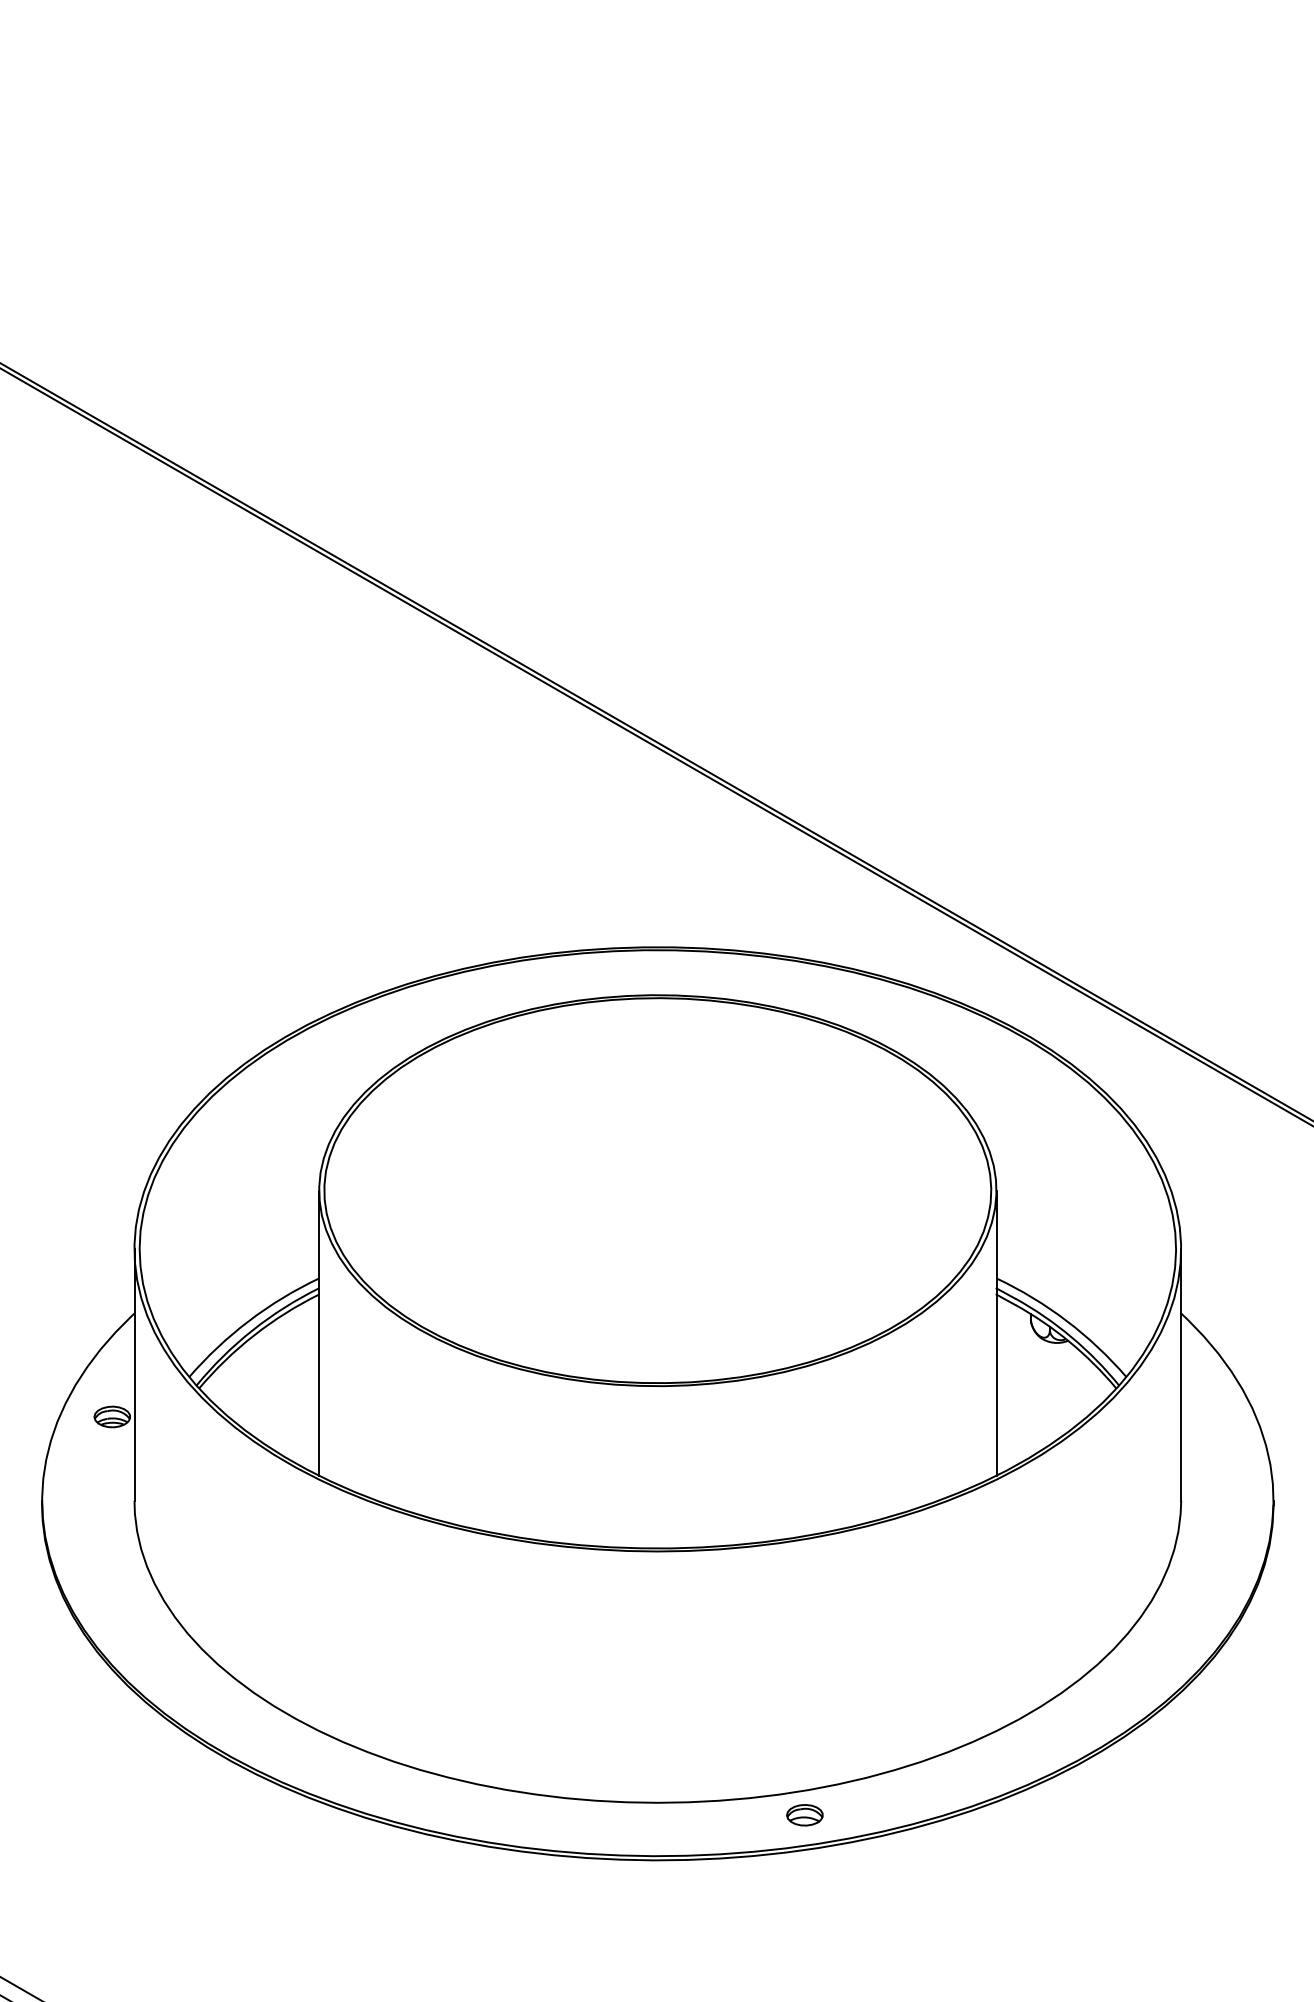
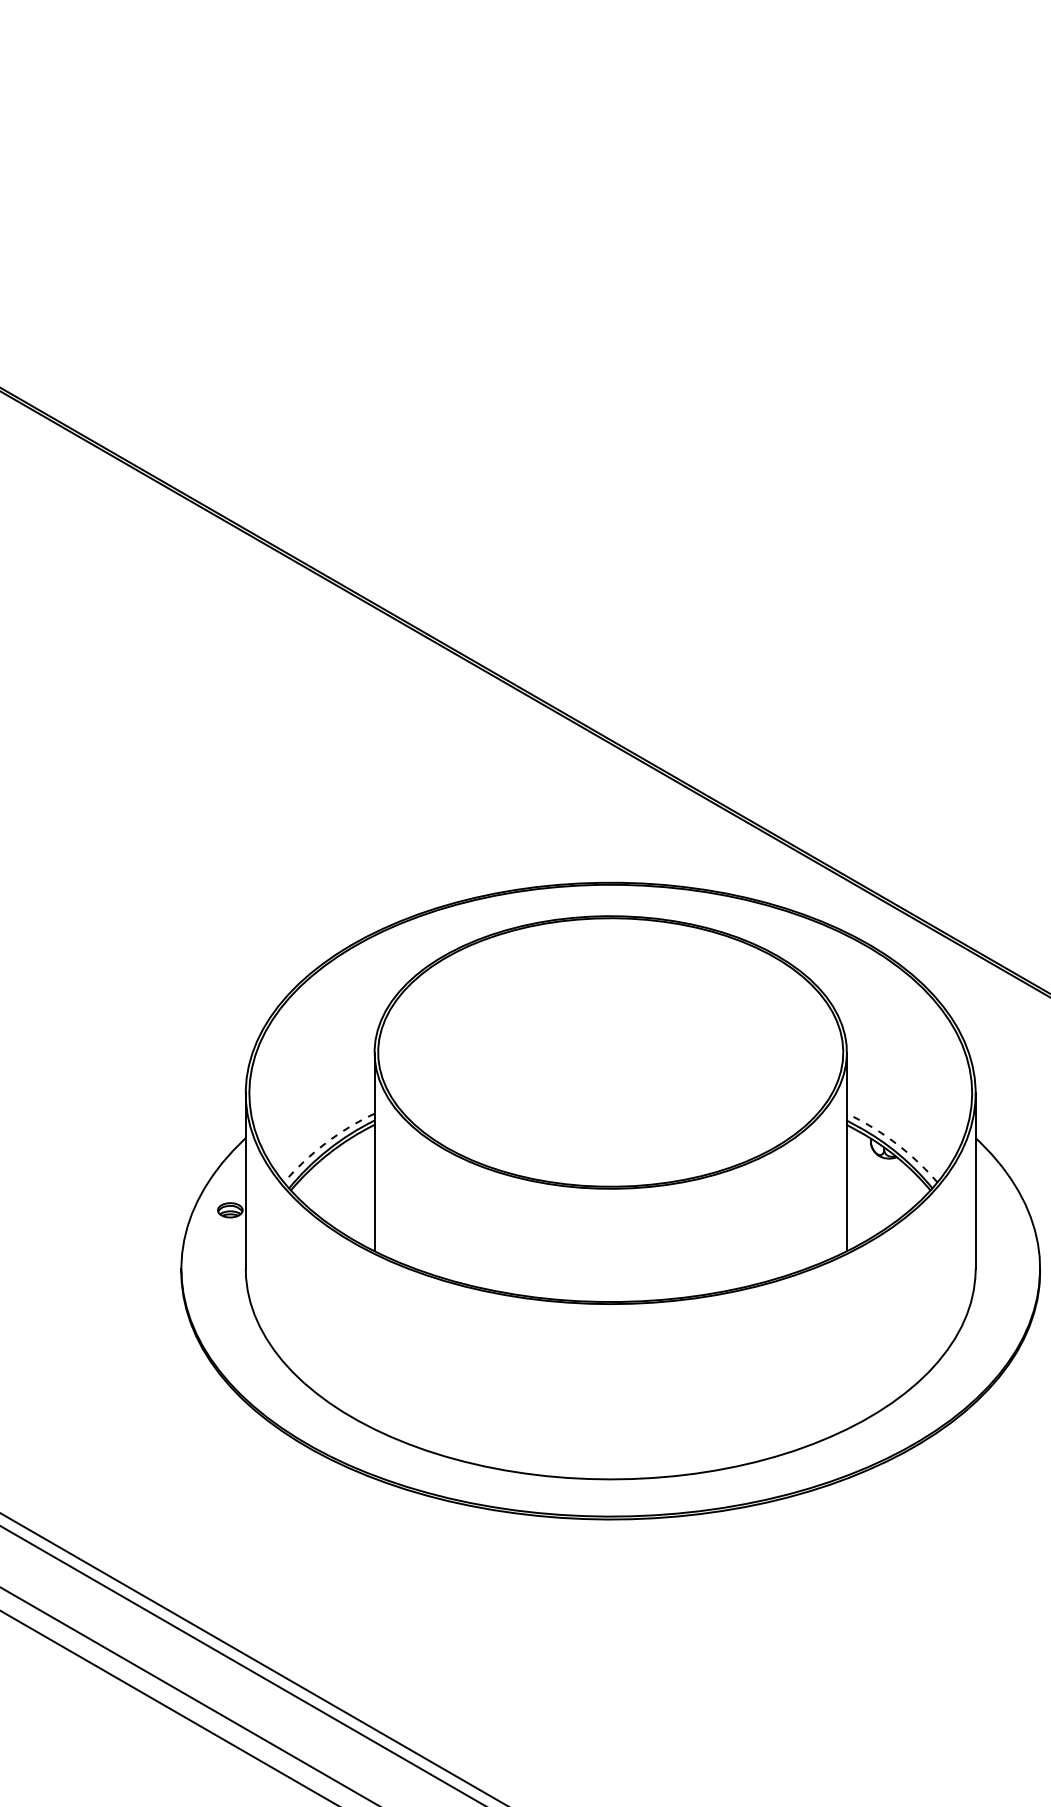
arc: (248, 1321) -> (325, 1143), solid -> dashed
arc: (1066, 1321) -> (895, 1143), solid -> dashed
part: (805, 1815) -> (713, 1488), removed

